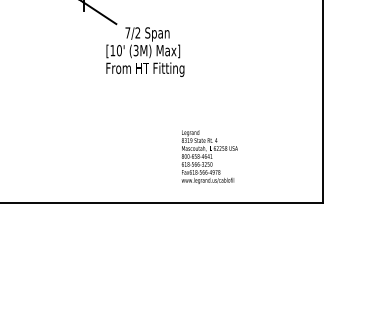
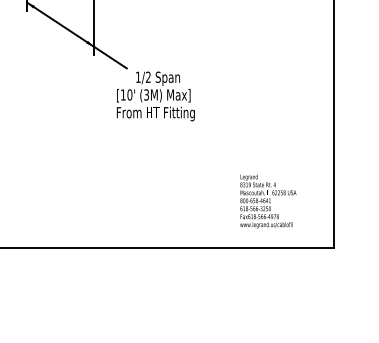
text: (128, 32) -> (138, 76), 7/2 -> 1/2
text: (210, 157) -> (268, 201), moved

